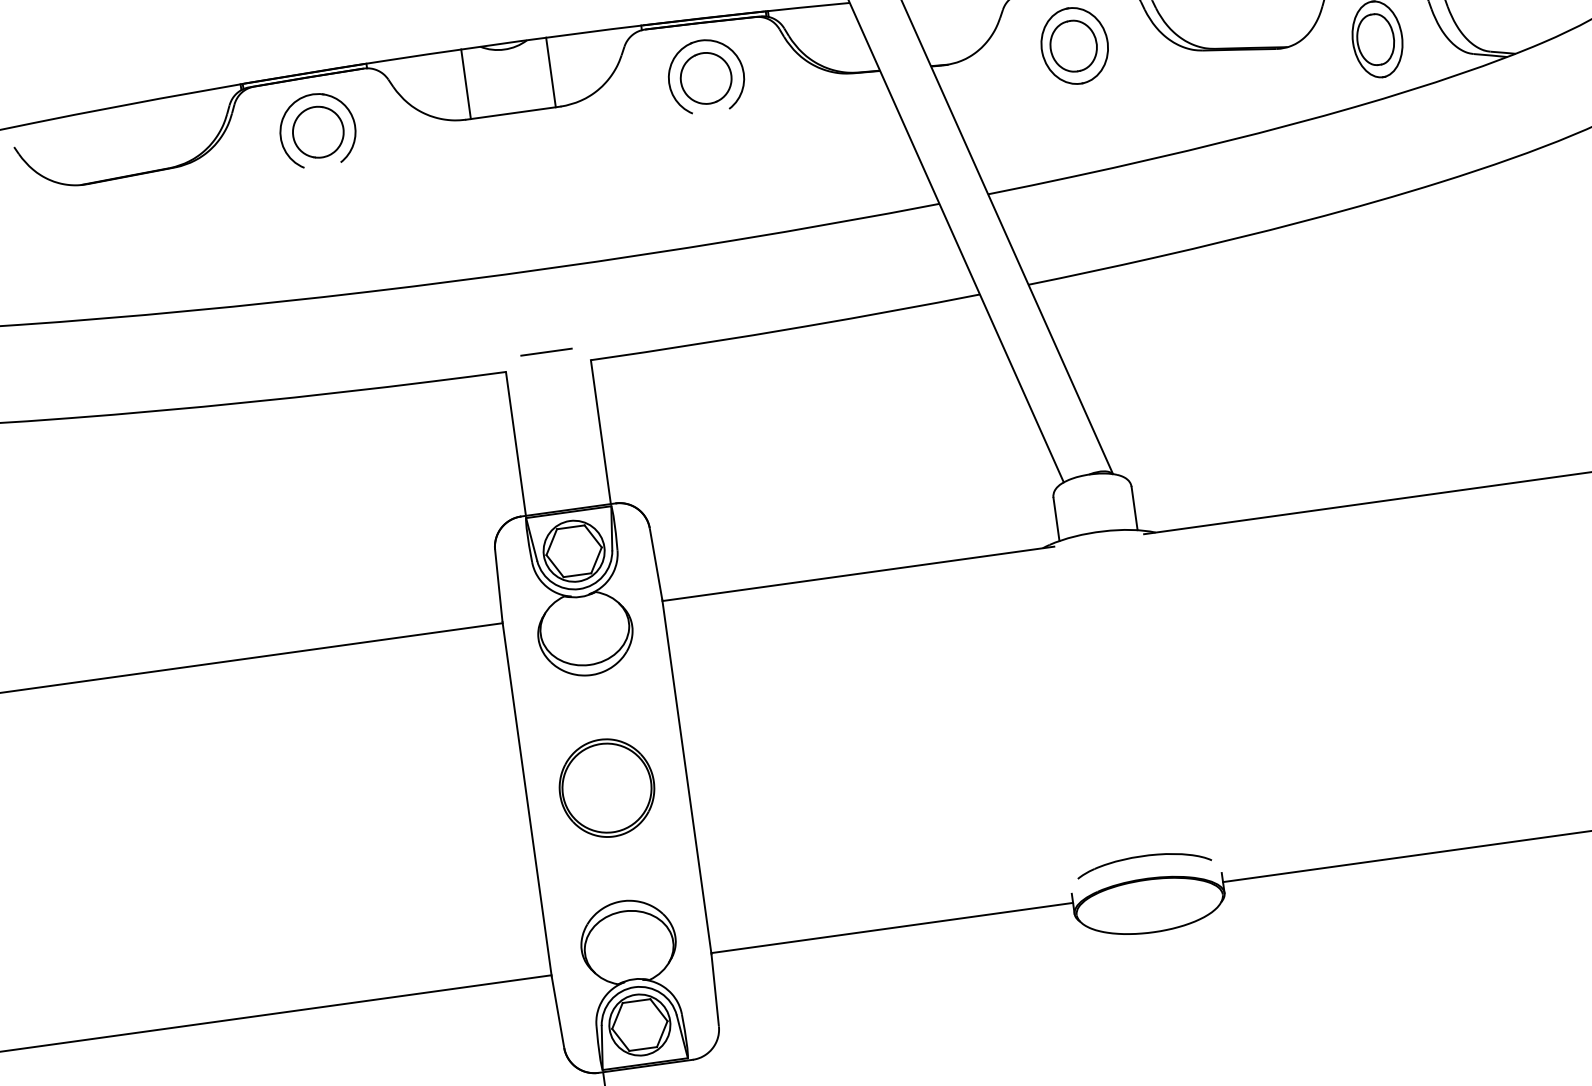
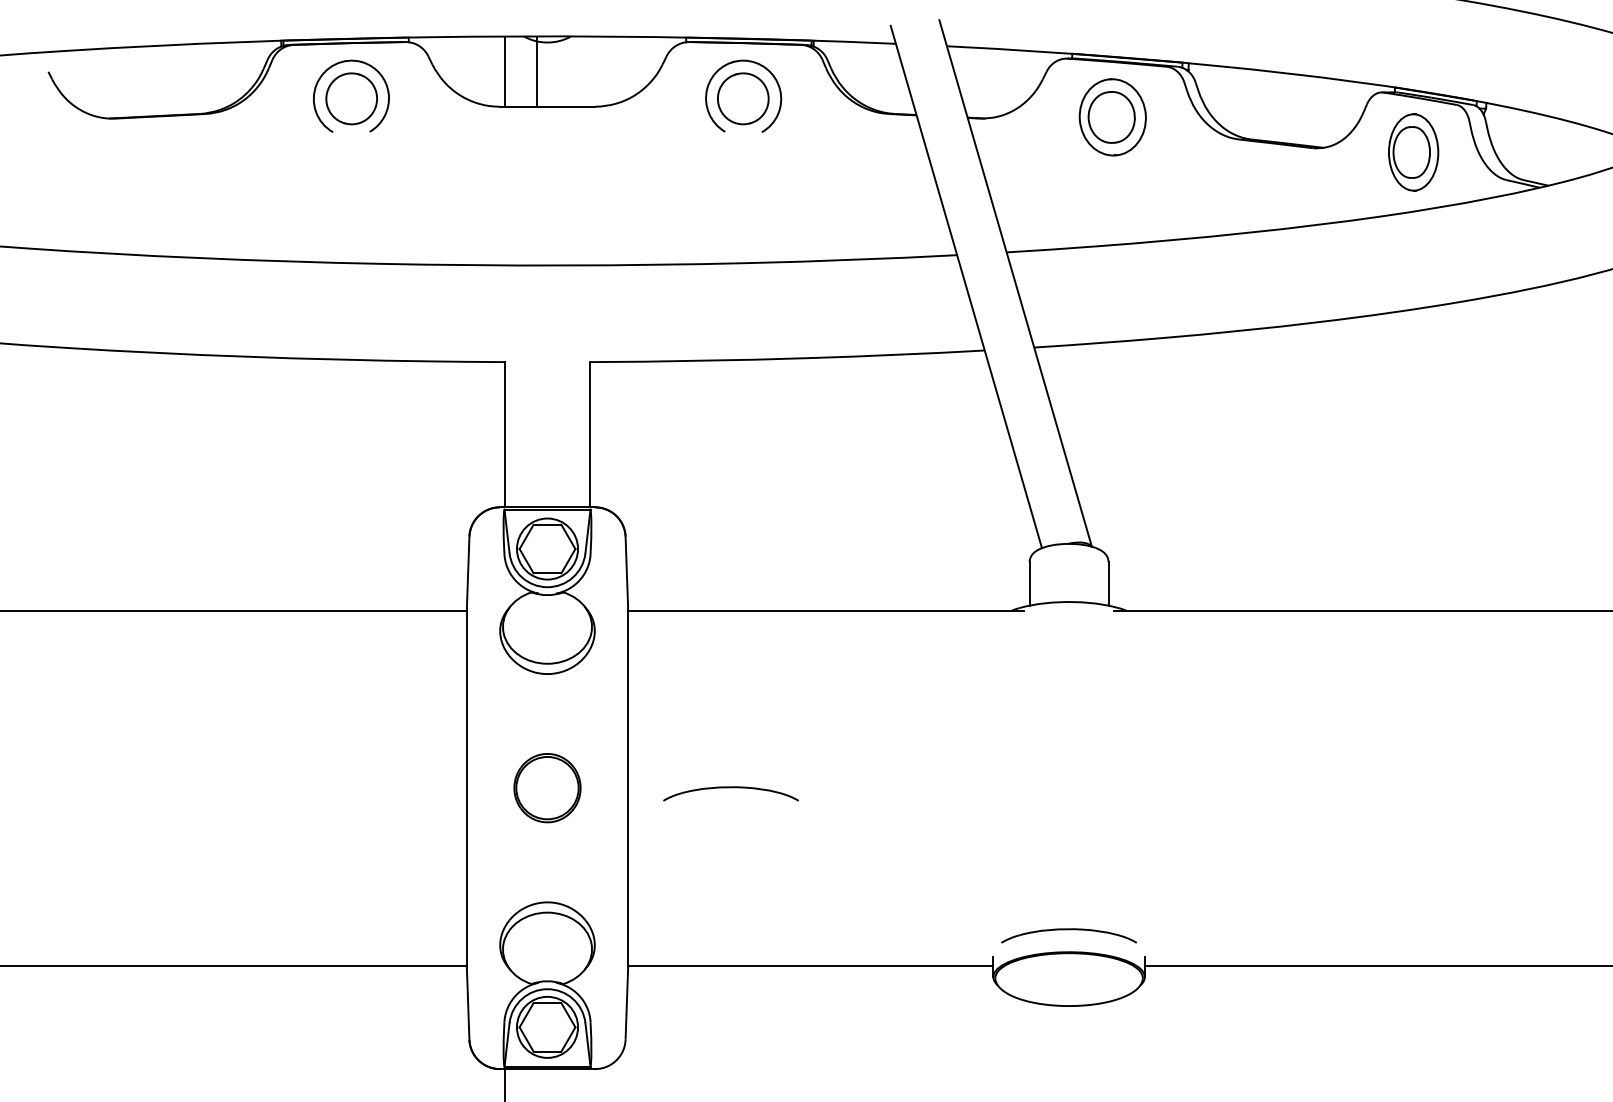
line: (551, 72) -> (537, 71), moved
line: (546, 352) -> (547, 348), removed
part: (788, 768) -> (730, 793), added
part: (606, 787) -> (547, 787), size x0.7

